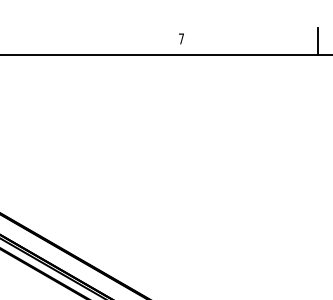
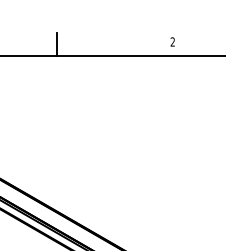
text: (181, 38) -> (172, 41), 7 -> 2
line: (45, 41) -> (57, 44), added

